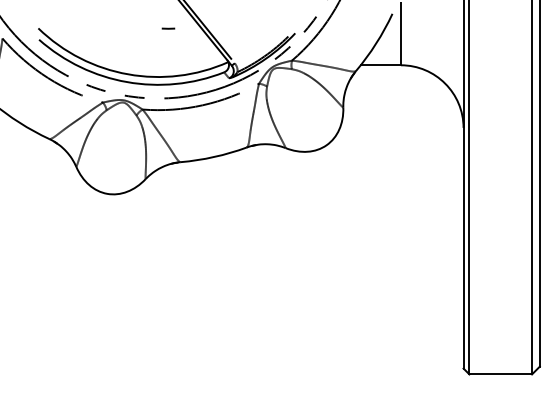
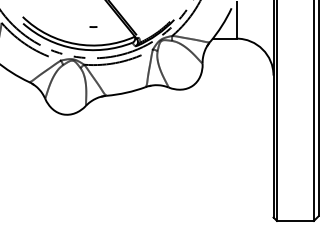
arc: (168, 27) -> (93, 26), moved

